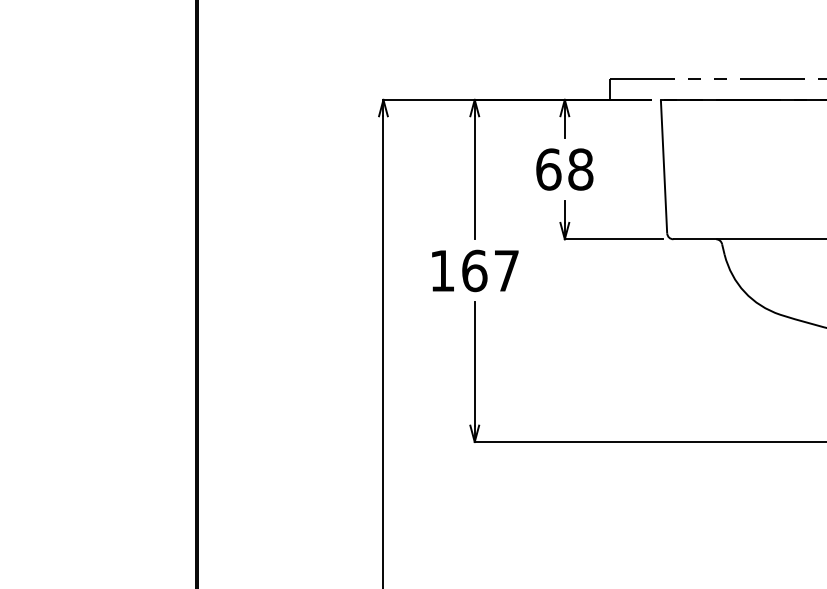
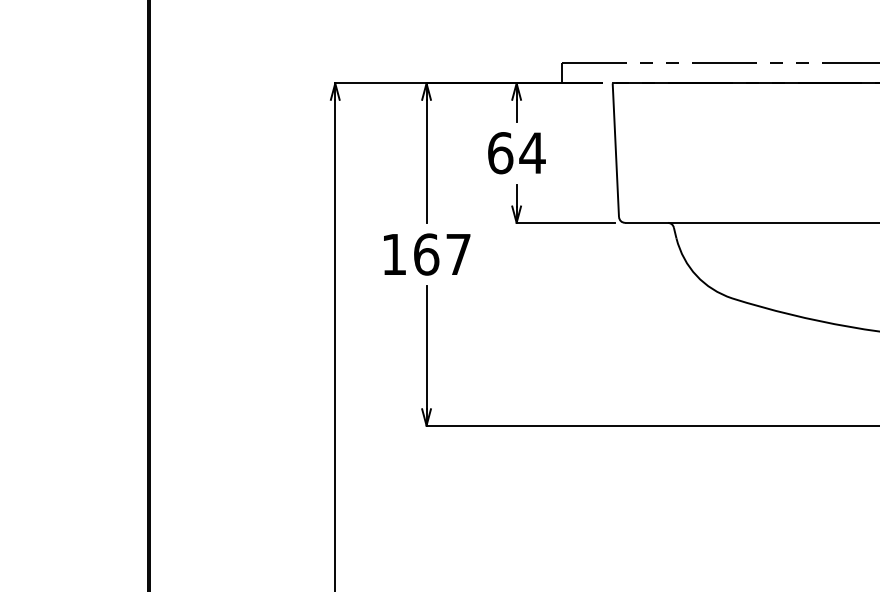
text: (580, 169) -> (532, 153), 68 -> 64

